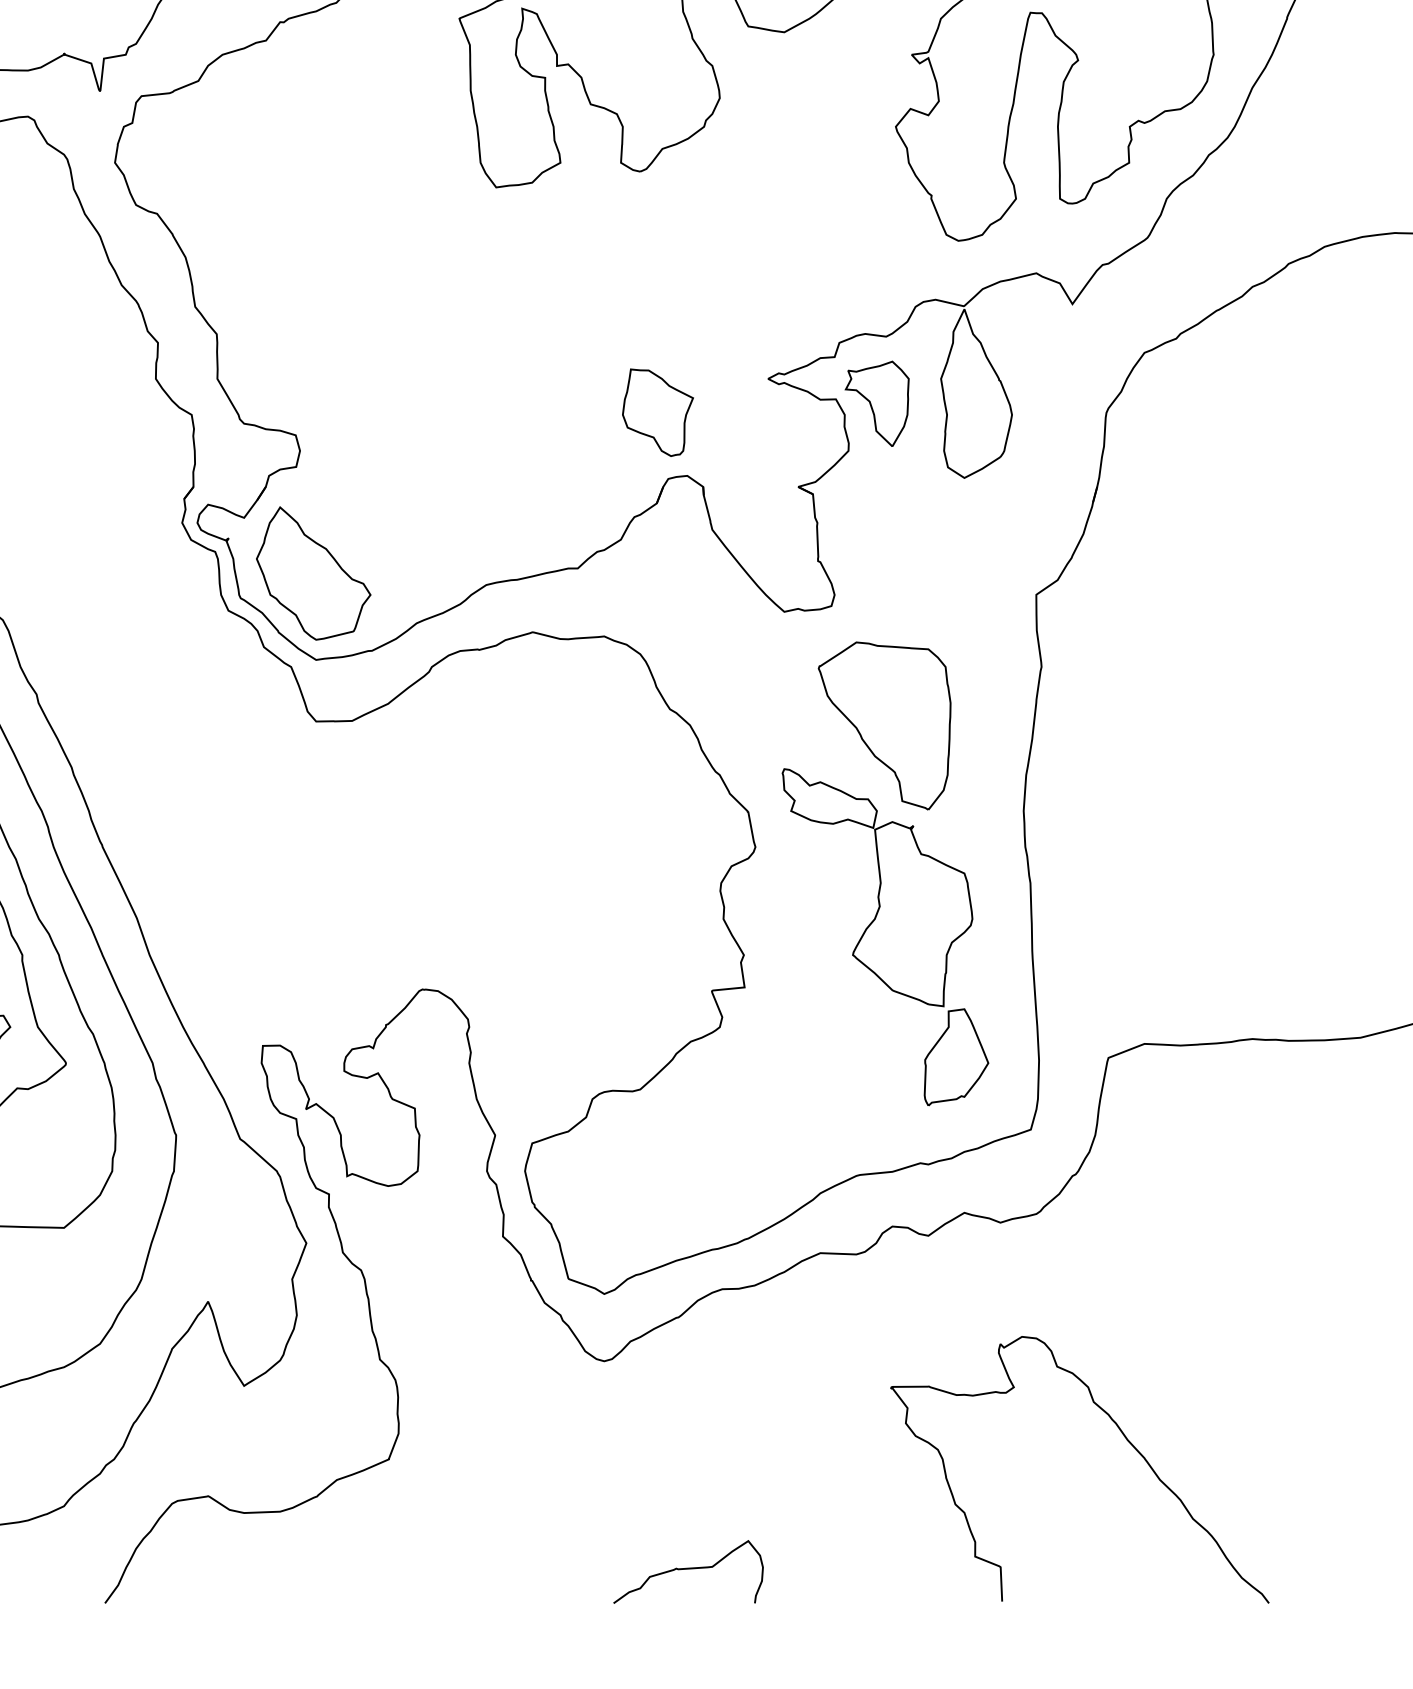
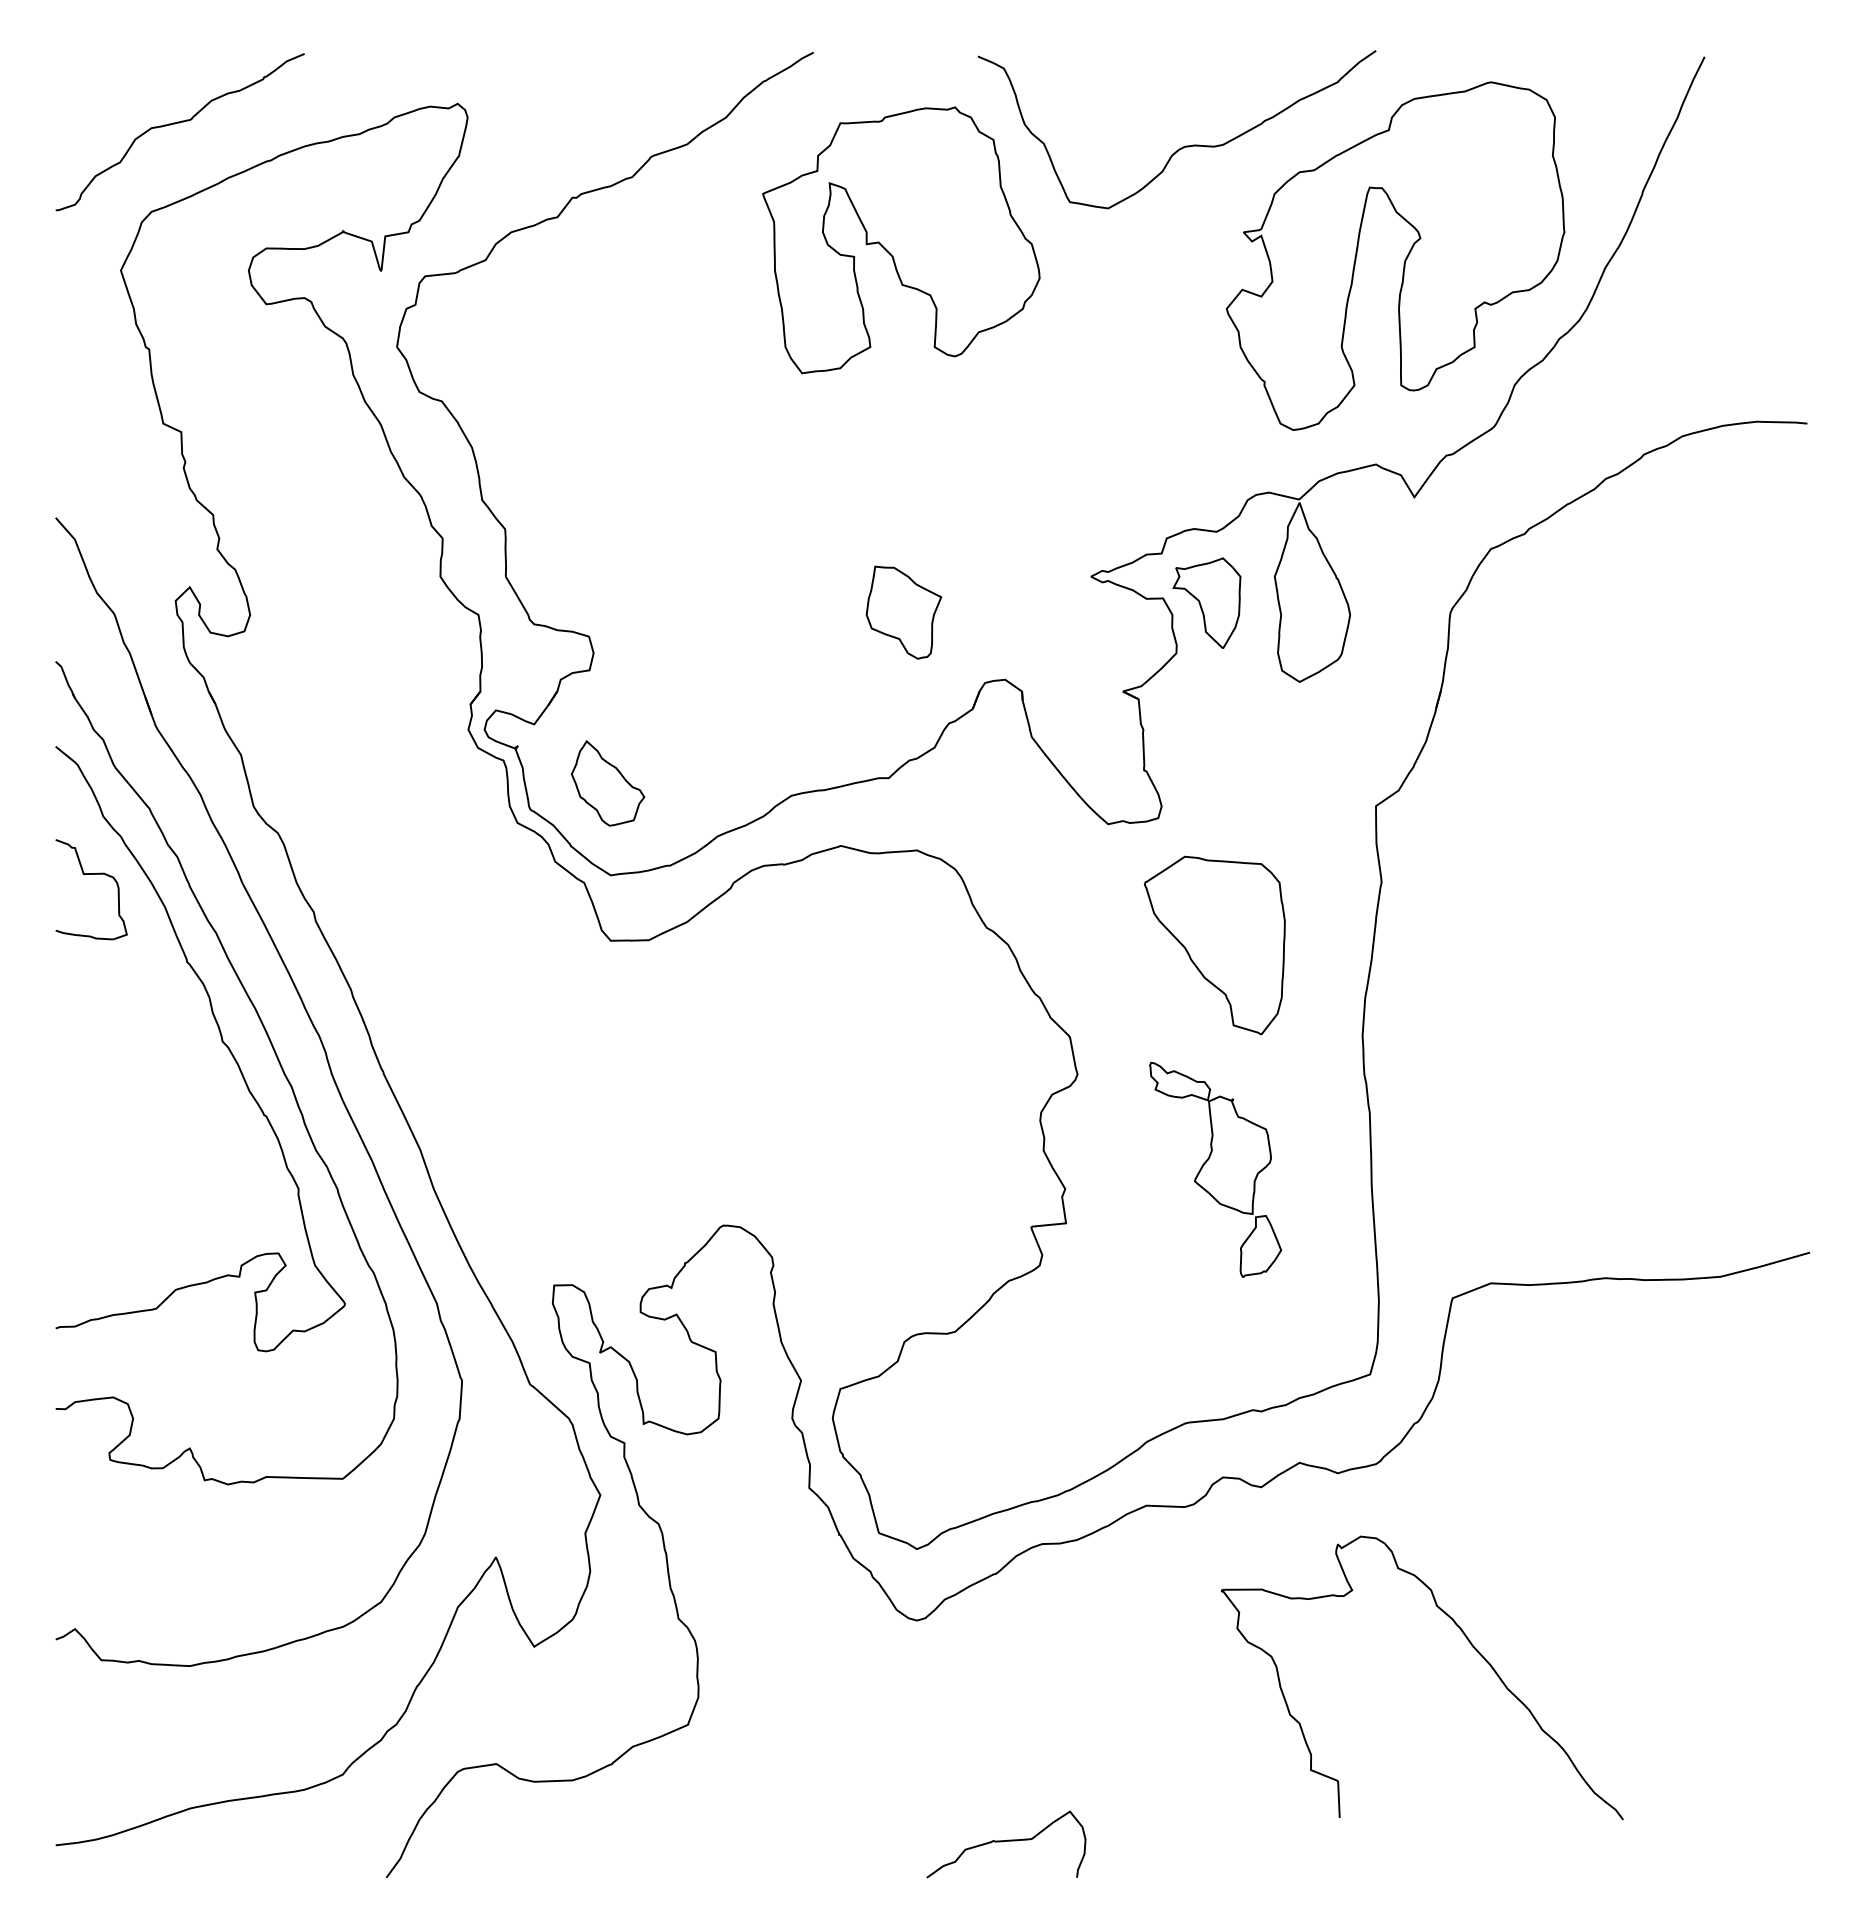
part: (657, 412) -> (903, 612), moved
part: (313, 573) -> (607, 783), size x0.6
part: (885, 936) -> (1215, 1169), size x0.6
curve: (1124, 1437) -> (1469, 1643), moved

